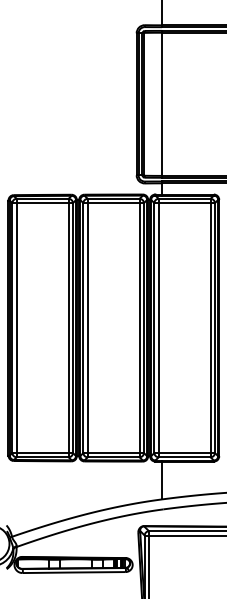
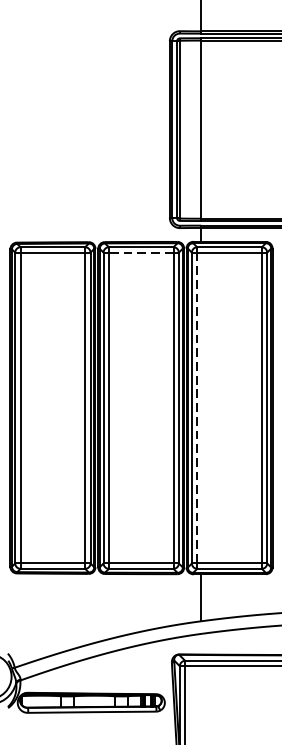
line: (113, 203) -> (141, 253), solid -> dashed
line: (158, 328) -> (196, 408), solid -> dashed

